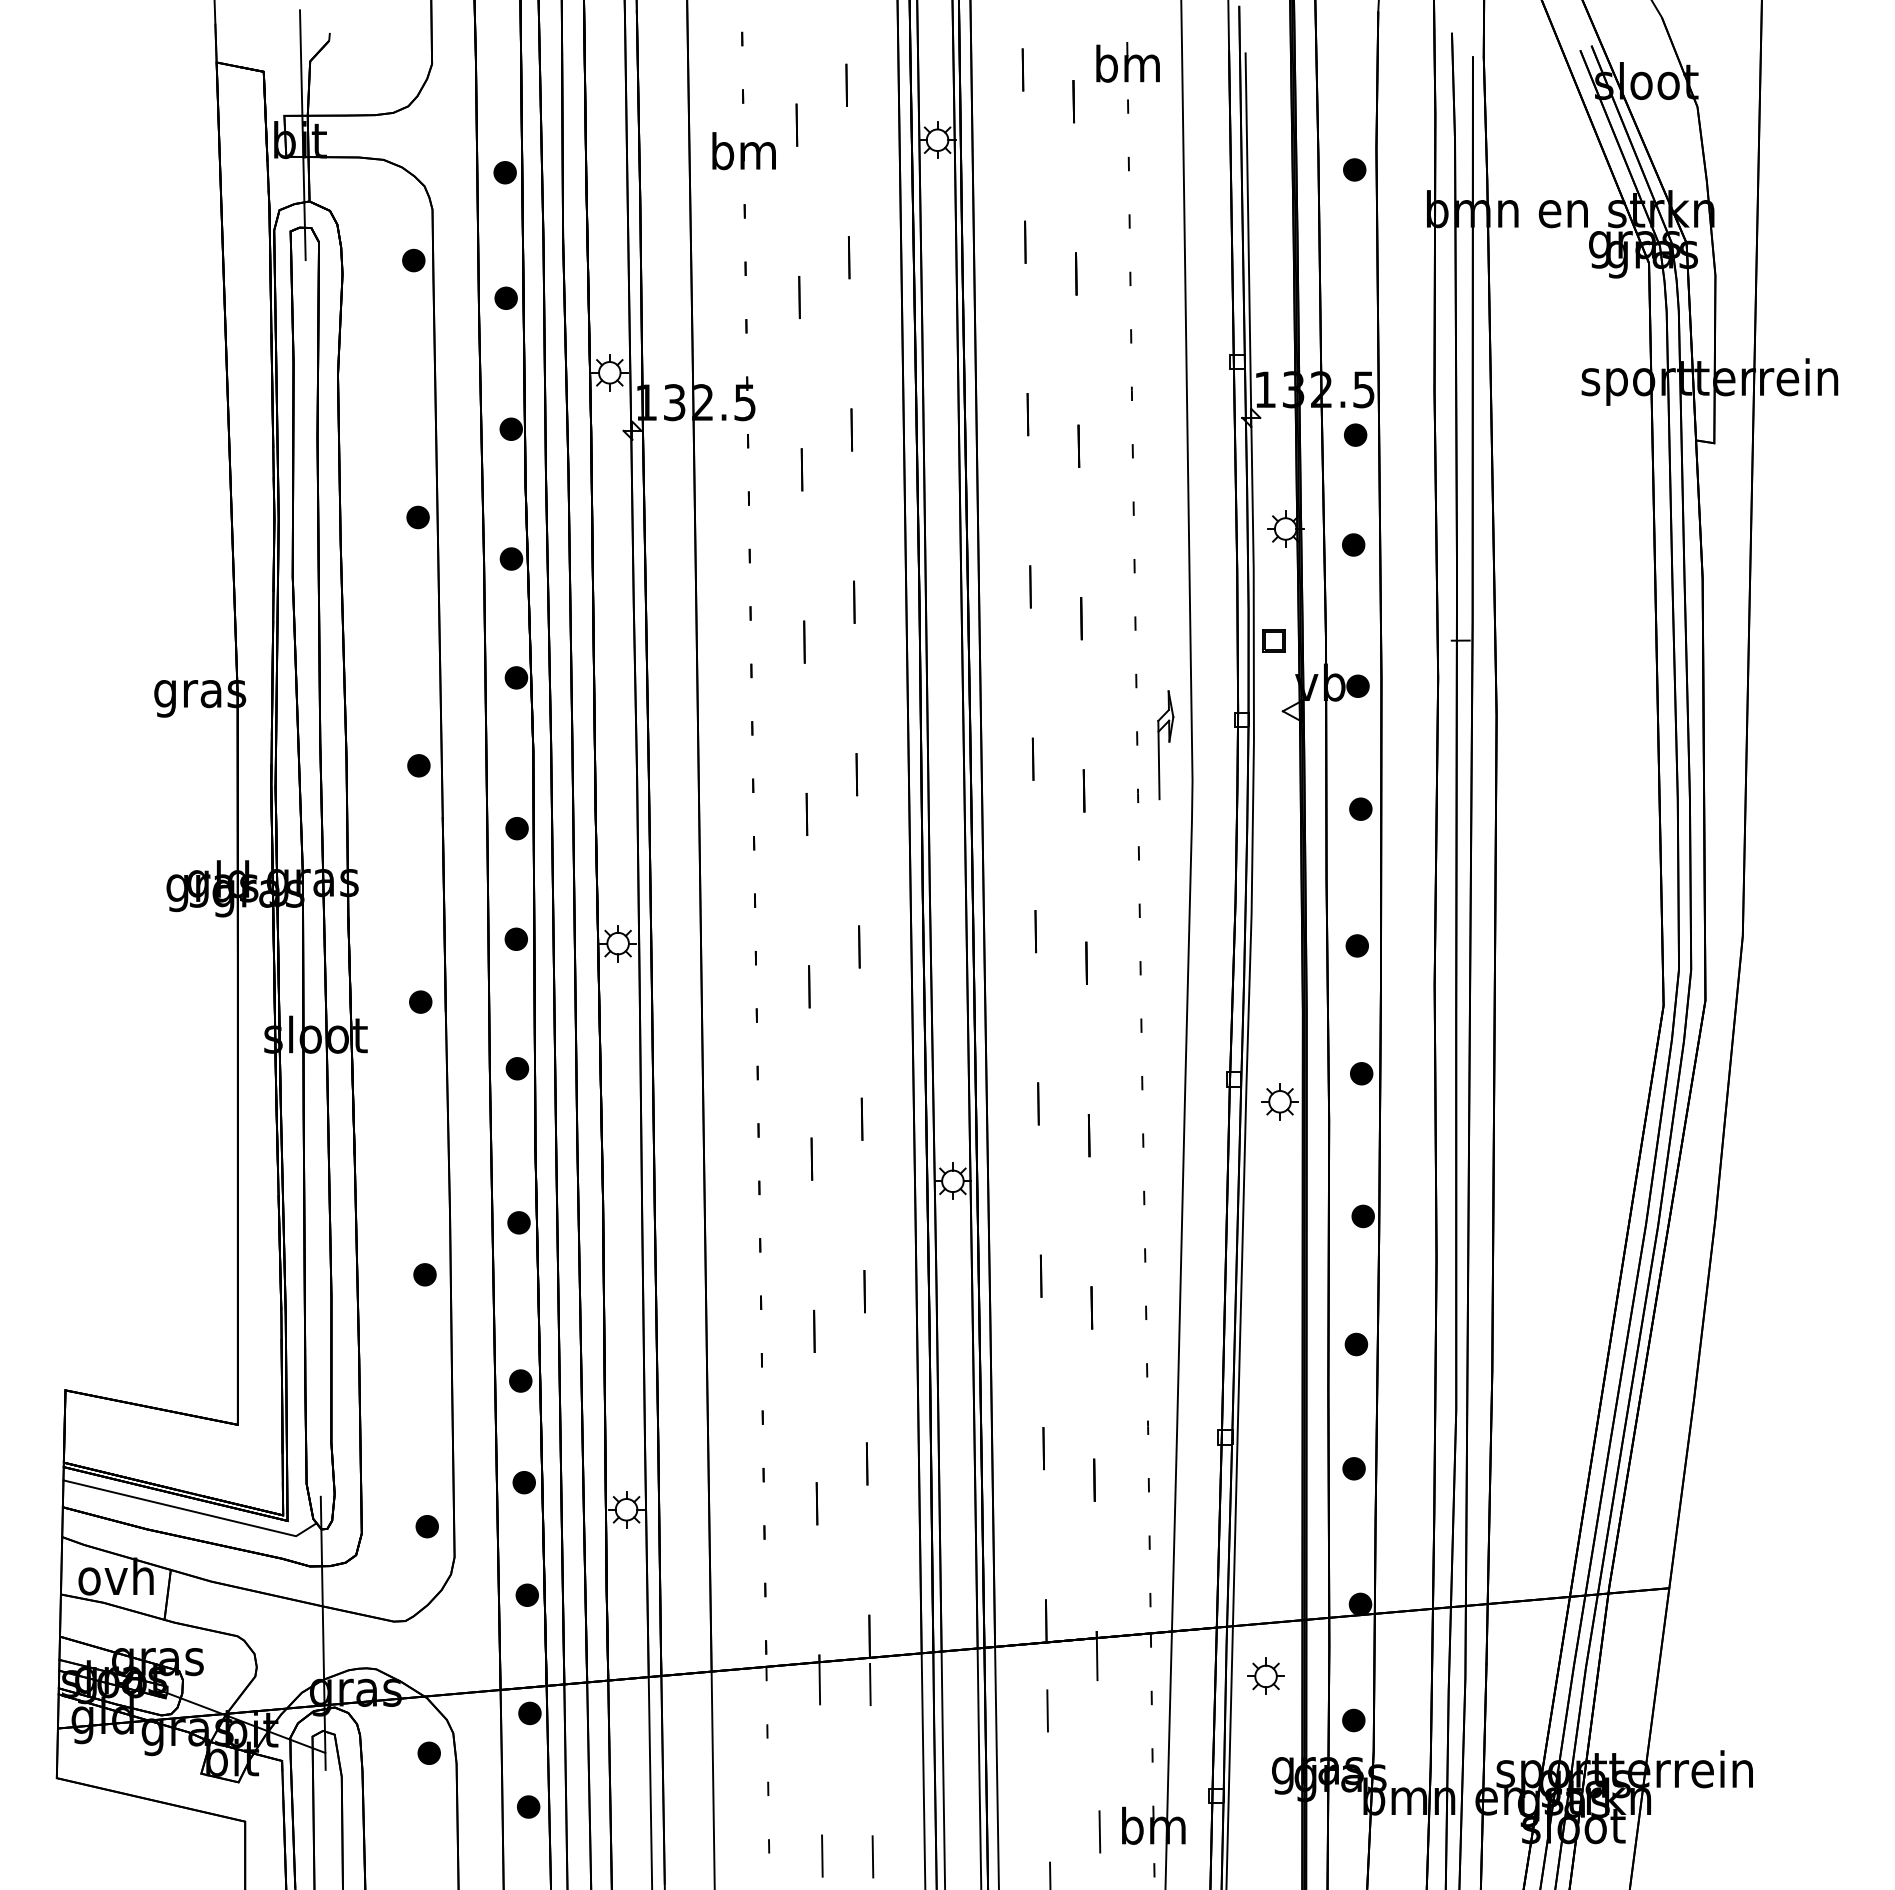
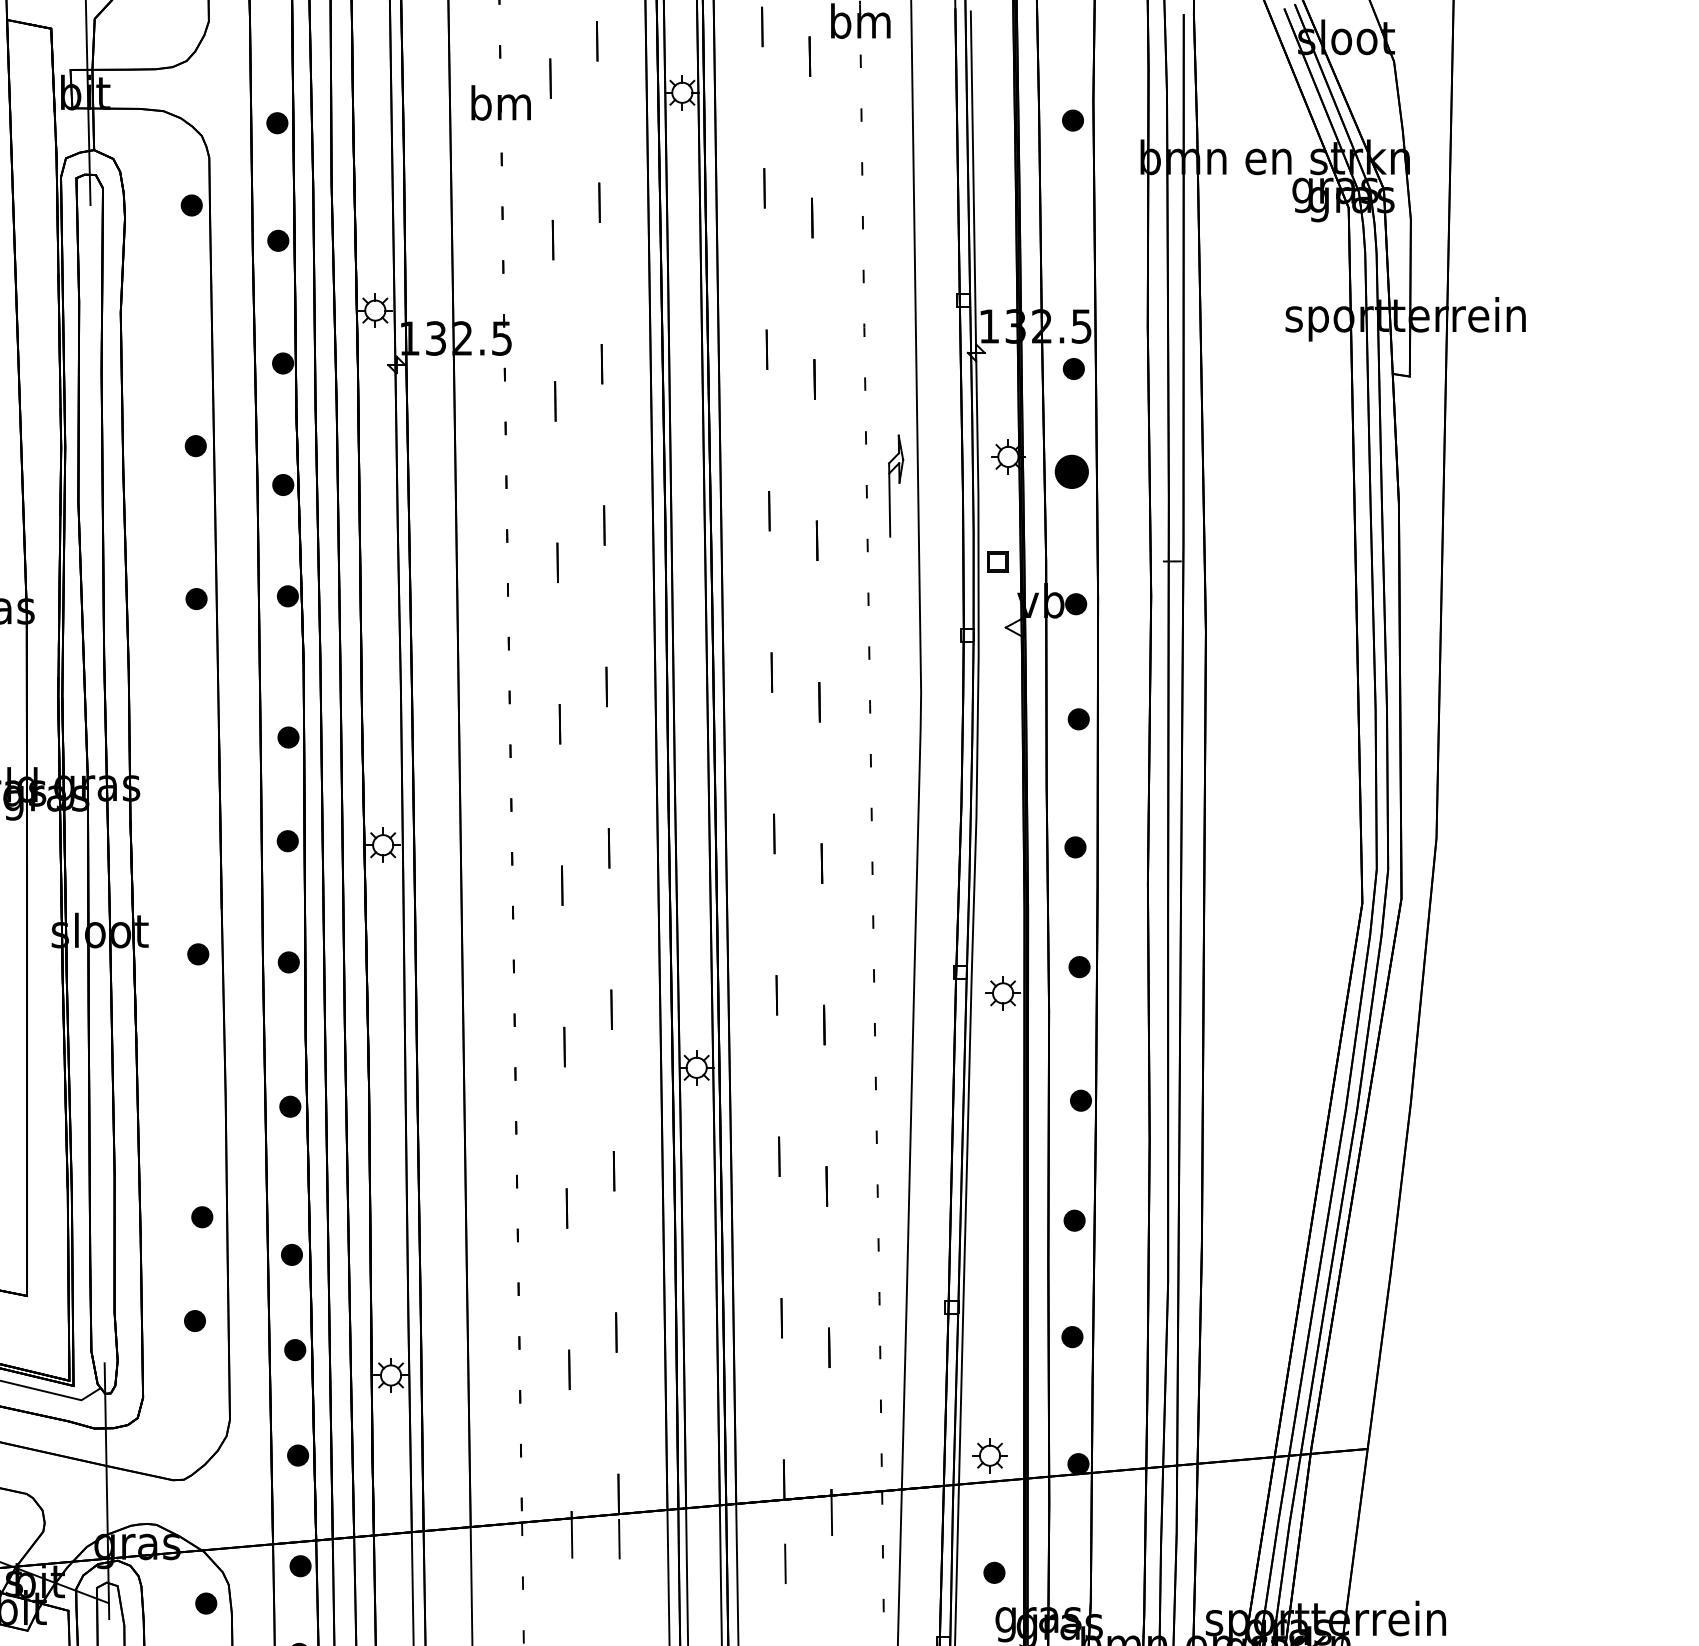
part: (1353, 544) -> (1071, 471), size x1.6
part: (1165, 745) -> (895, 486), moved
part: (418, 765) -> (196, 598), moved
part: (420, 1001) -> (198, 953), moved
part: (424, 1274) -> (201, 1216), moved
part: (426, 1526) -> (194, 1320), moved
part: (1265, 1675) -> (989, 1454), moved
part: (1353, 1720) -> (994, 1572), moved

